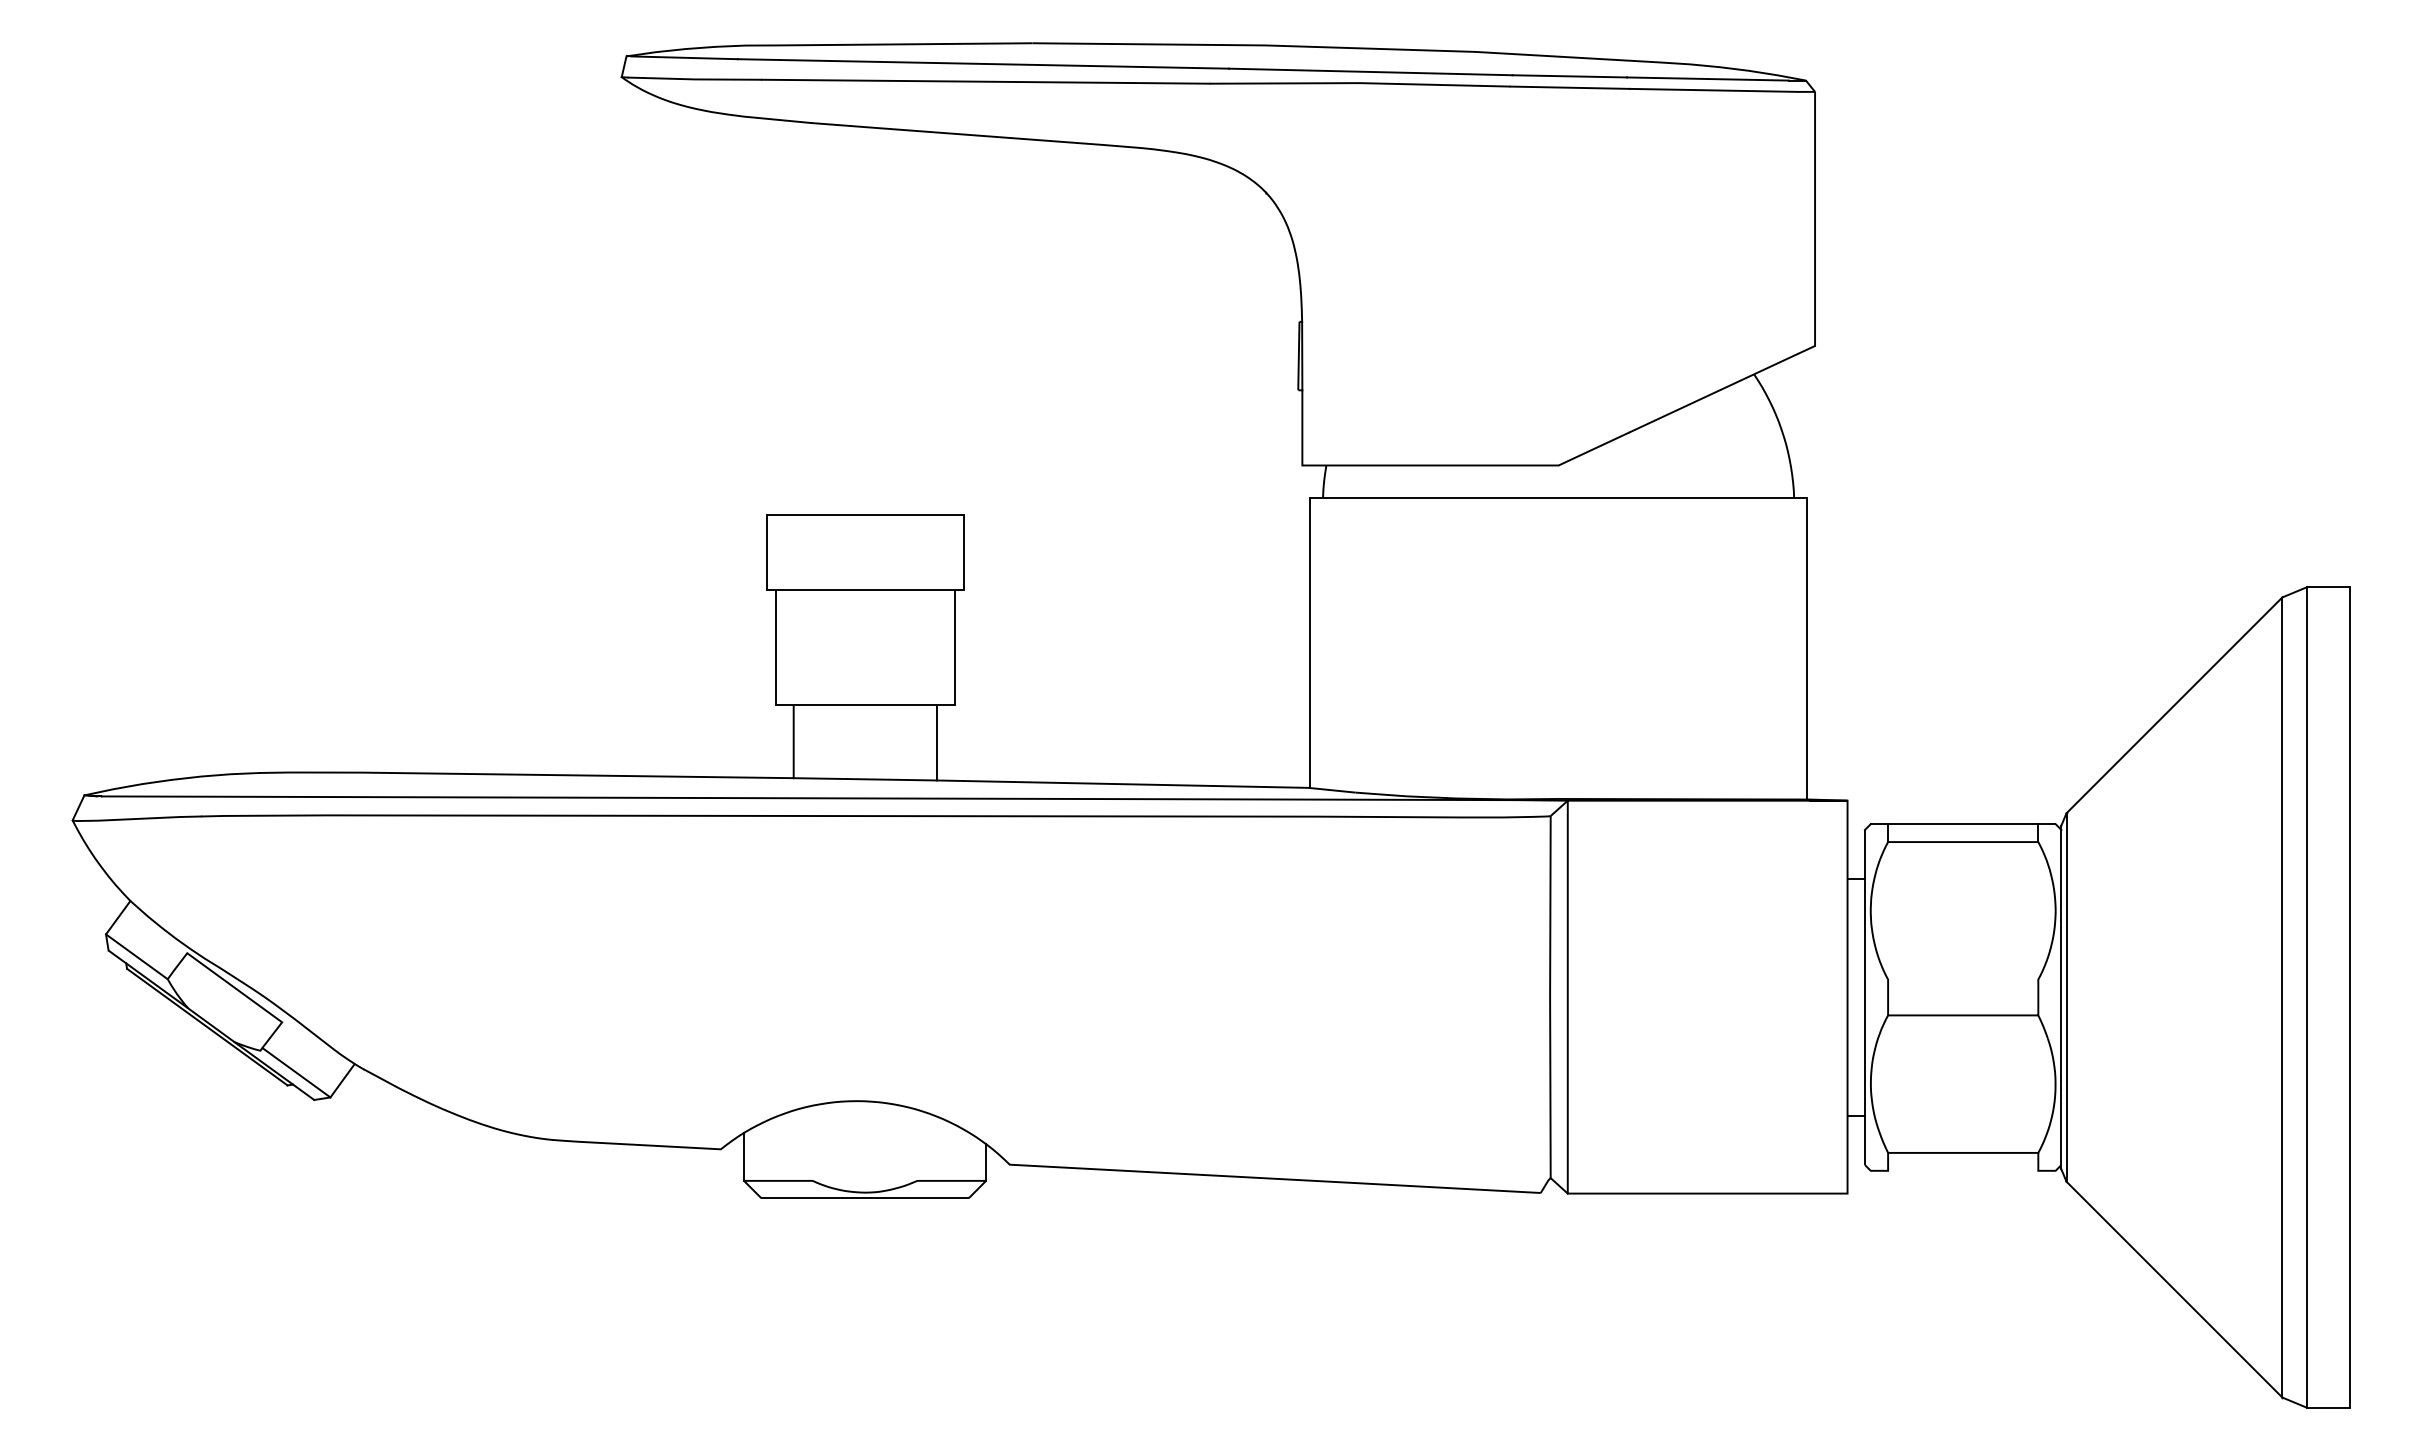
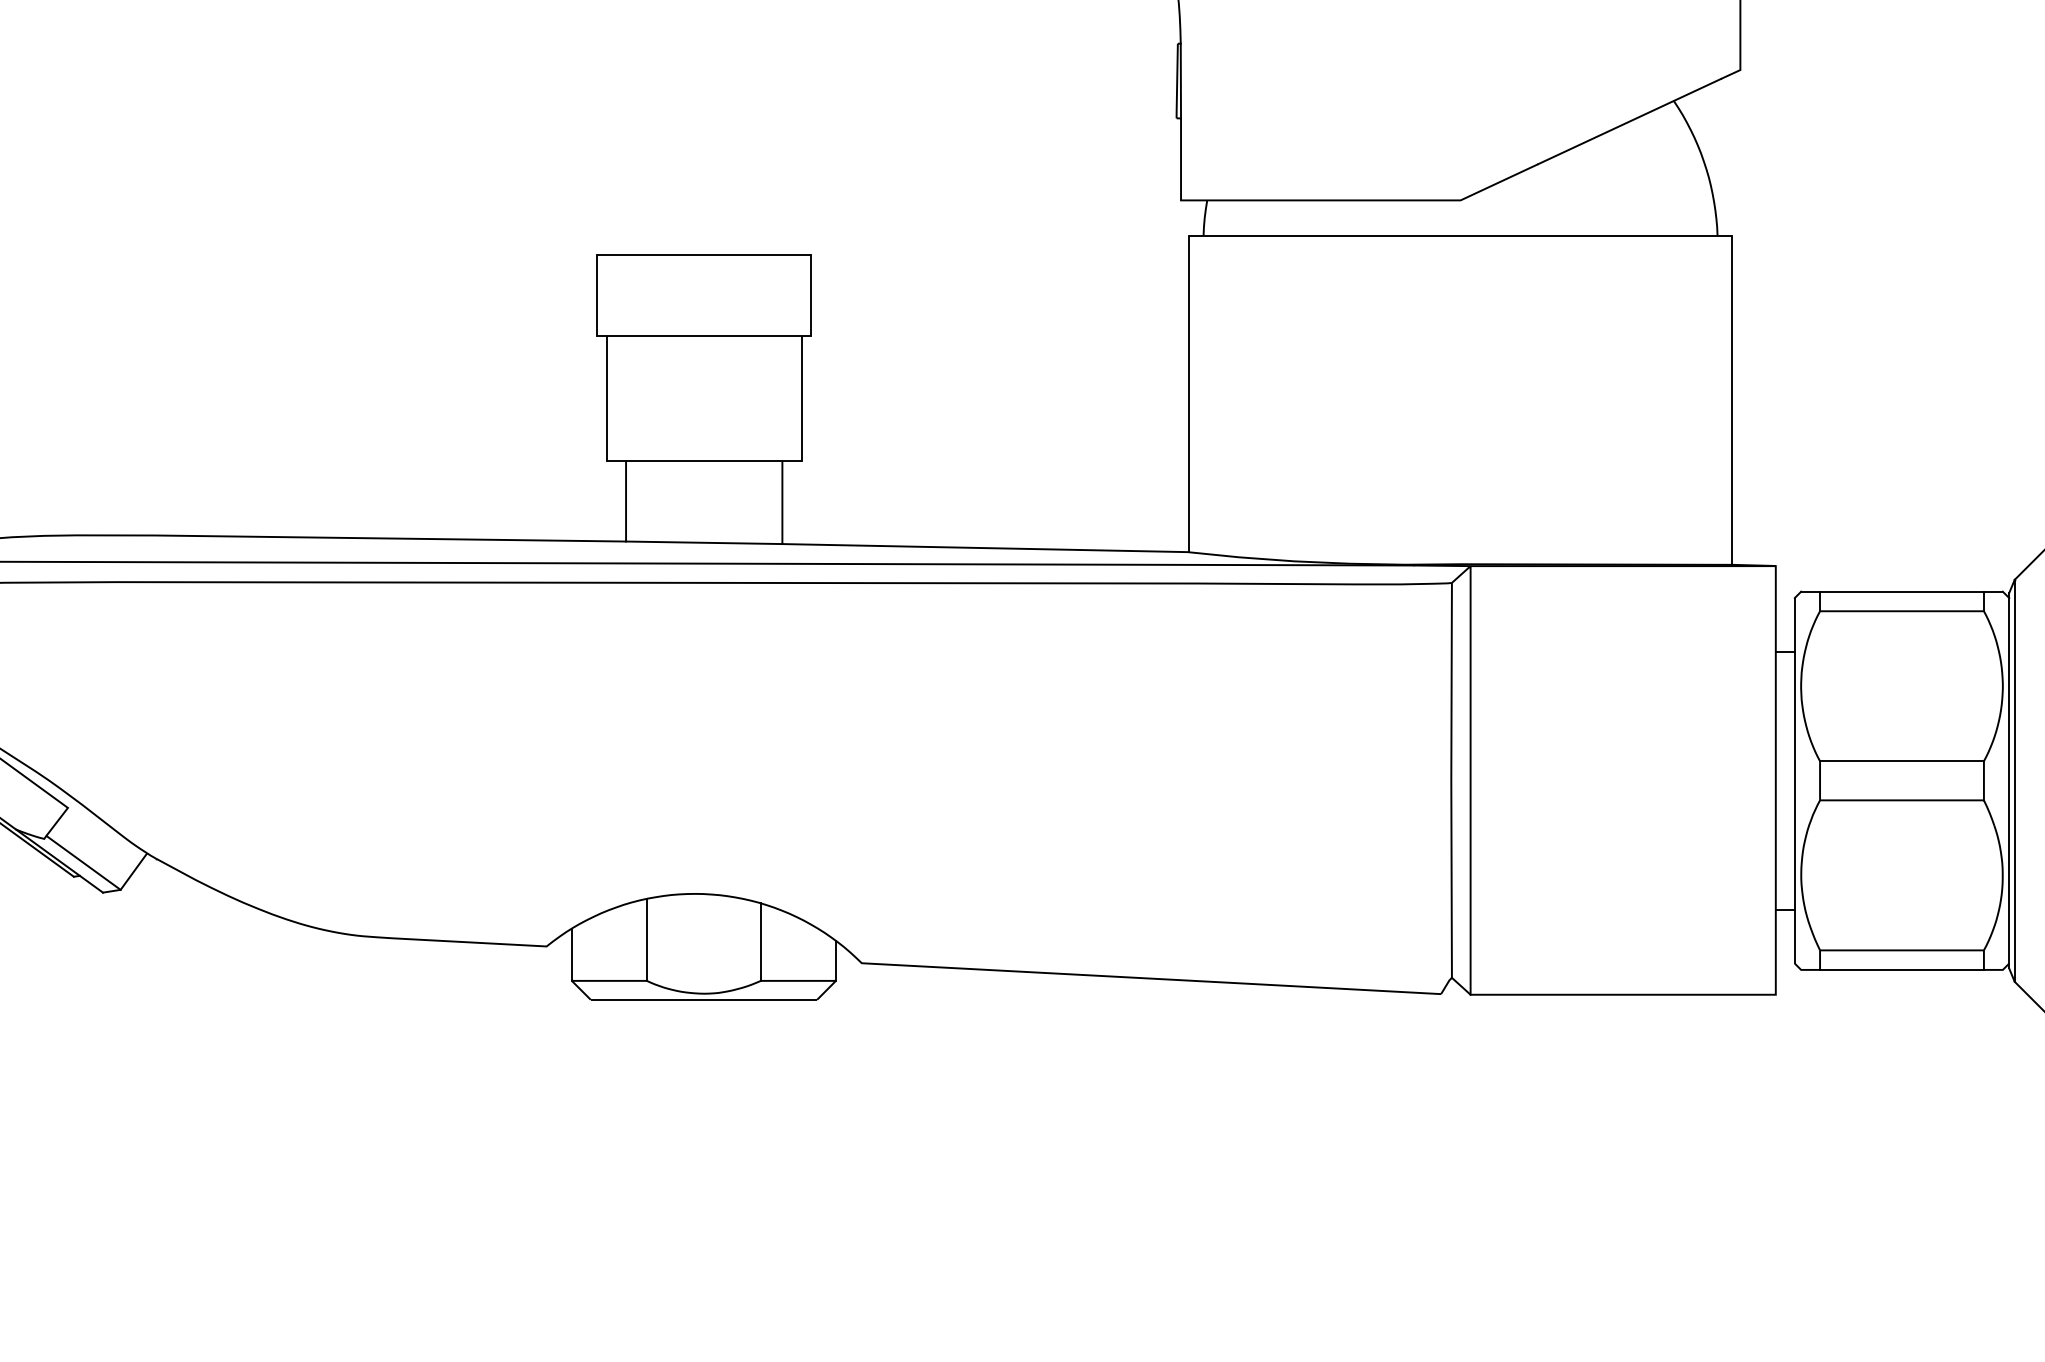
line: (1963, 979) -> (1902, 761), added
line: (812, 1142) -> (646, 939), added
line: (917, 1144) -> (761, 941), added
line: (1963, 1170) -> (1902, 969), added

